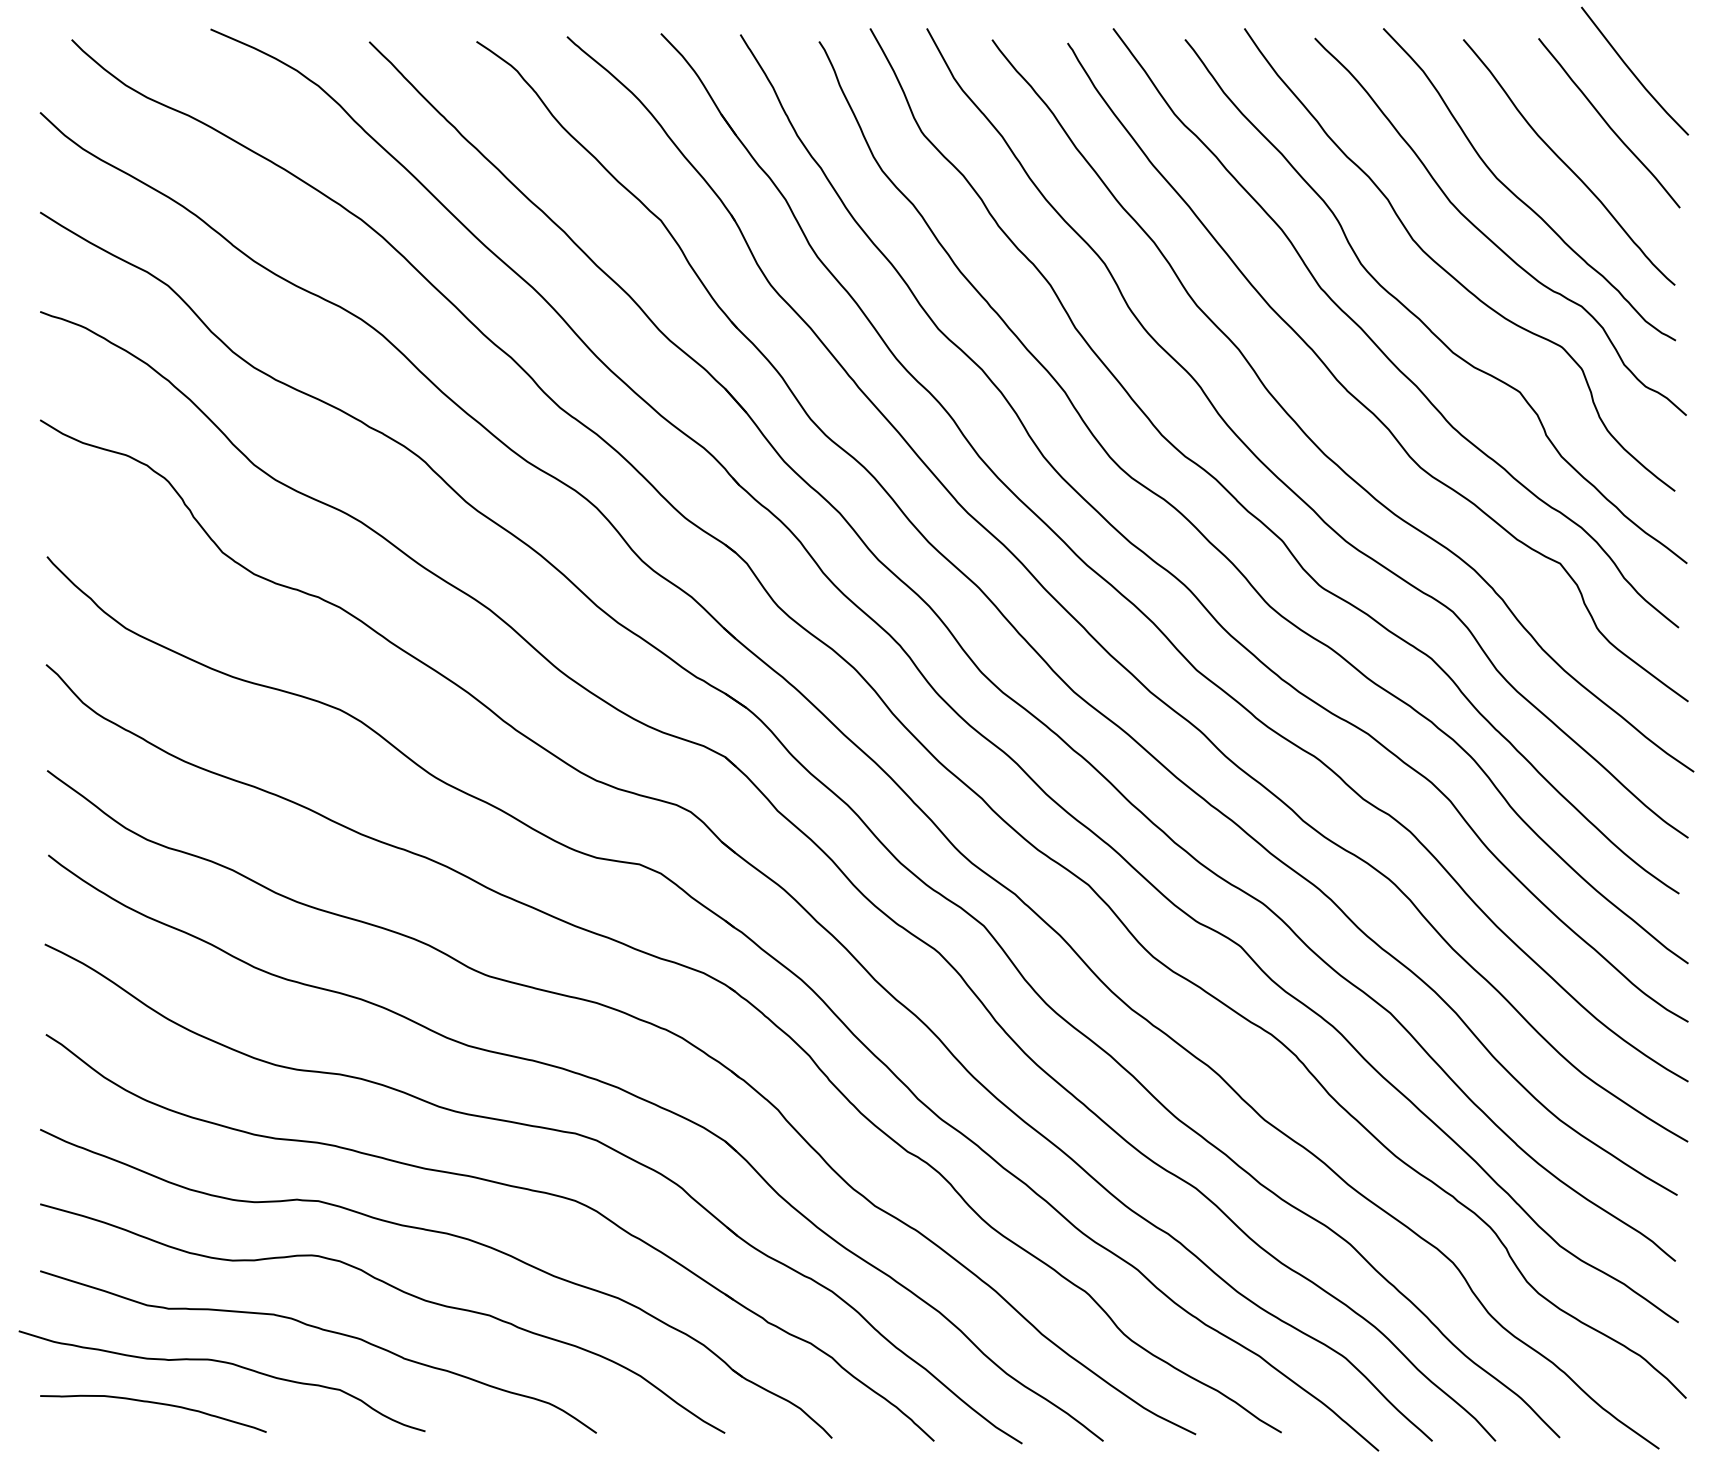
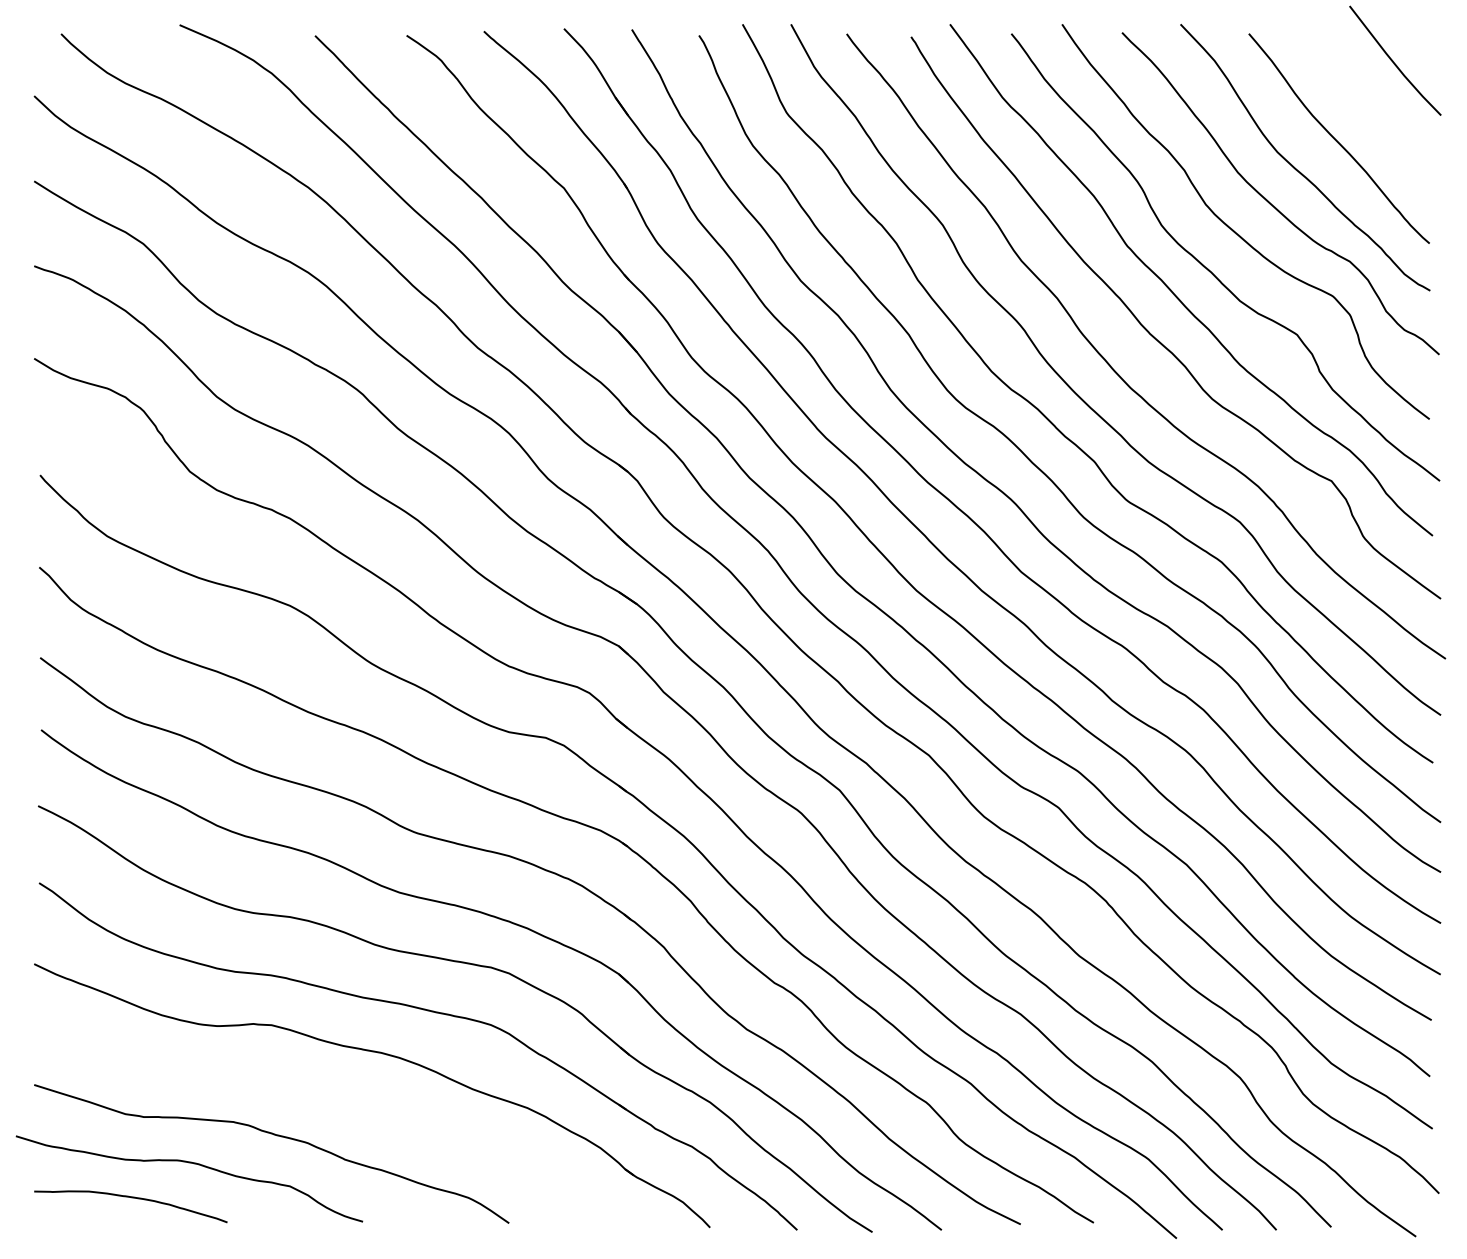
curve: (1608, 123) -> (1372, 105), removed
curve: (396, 1289) -> (338, 1100), removed

